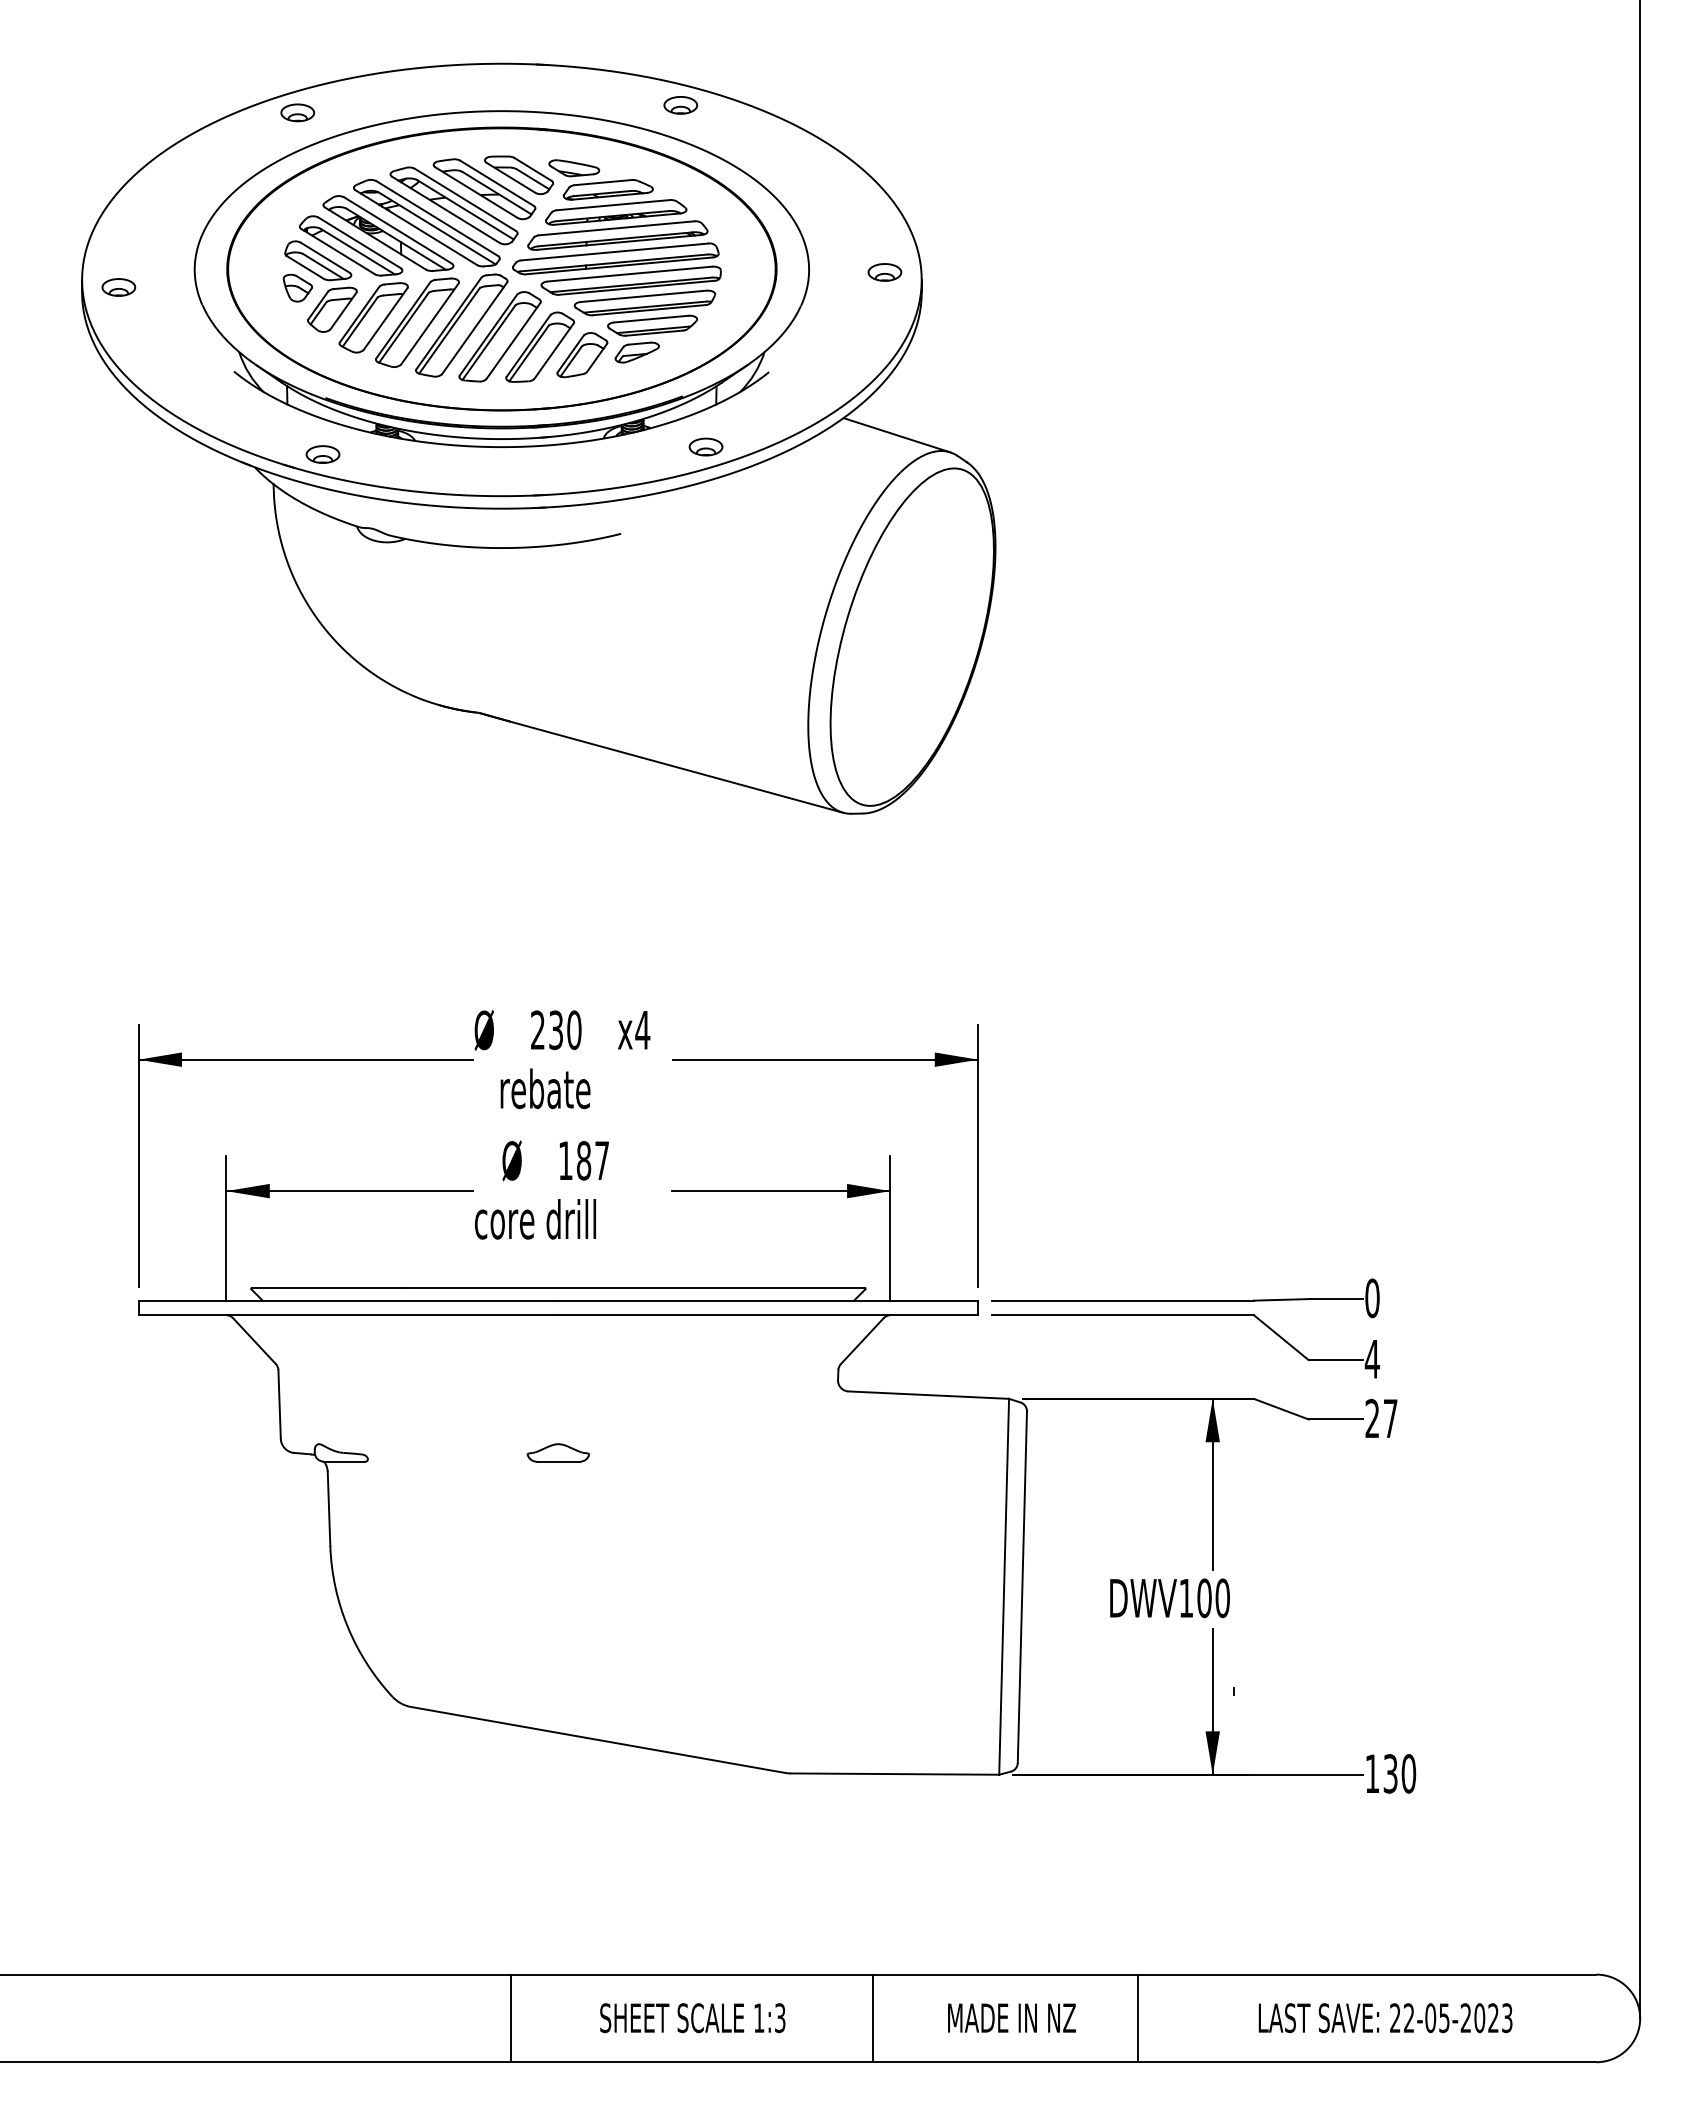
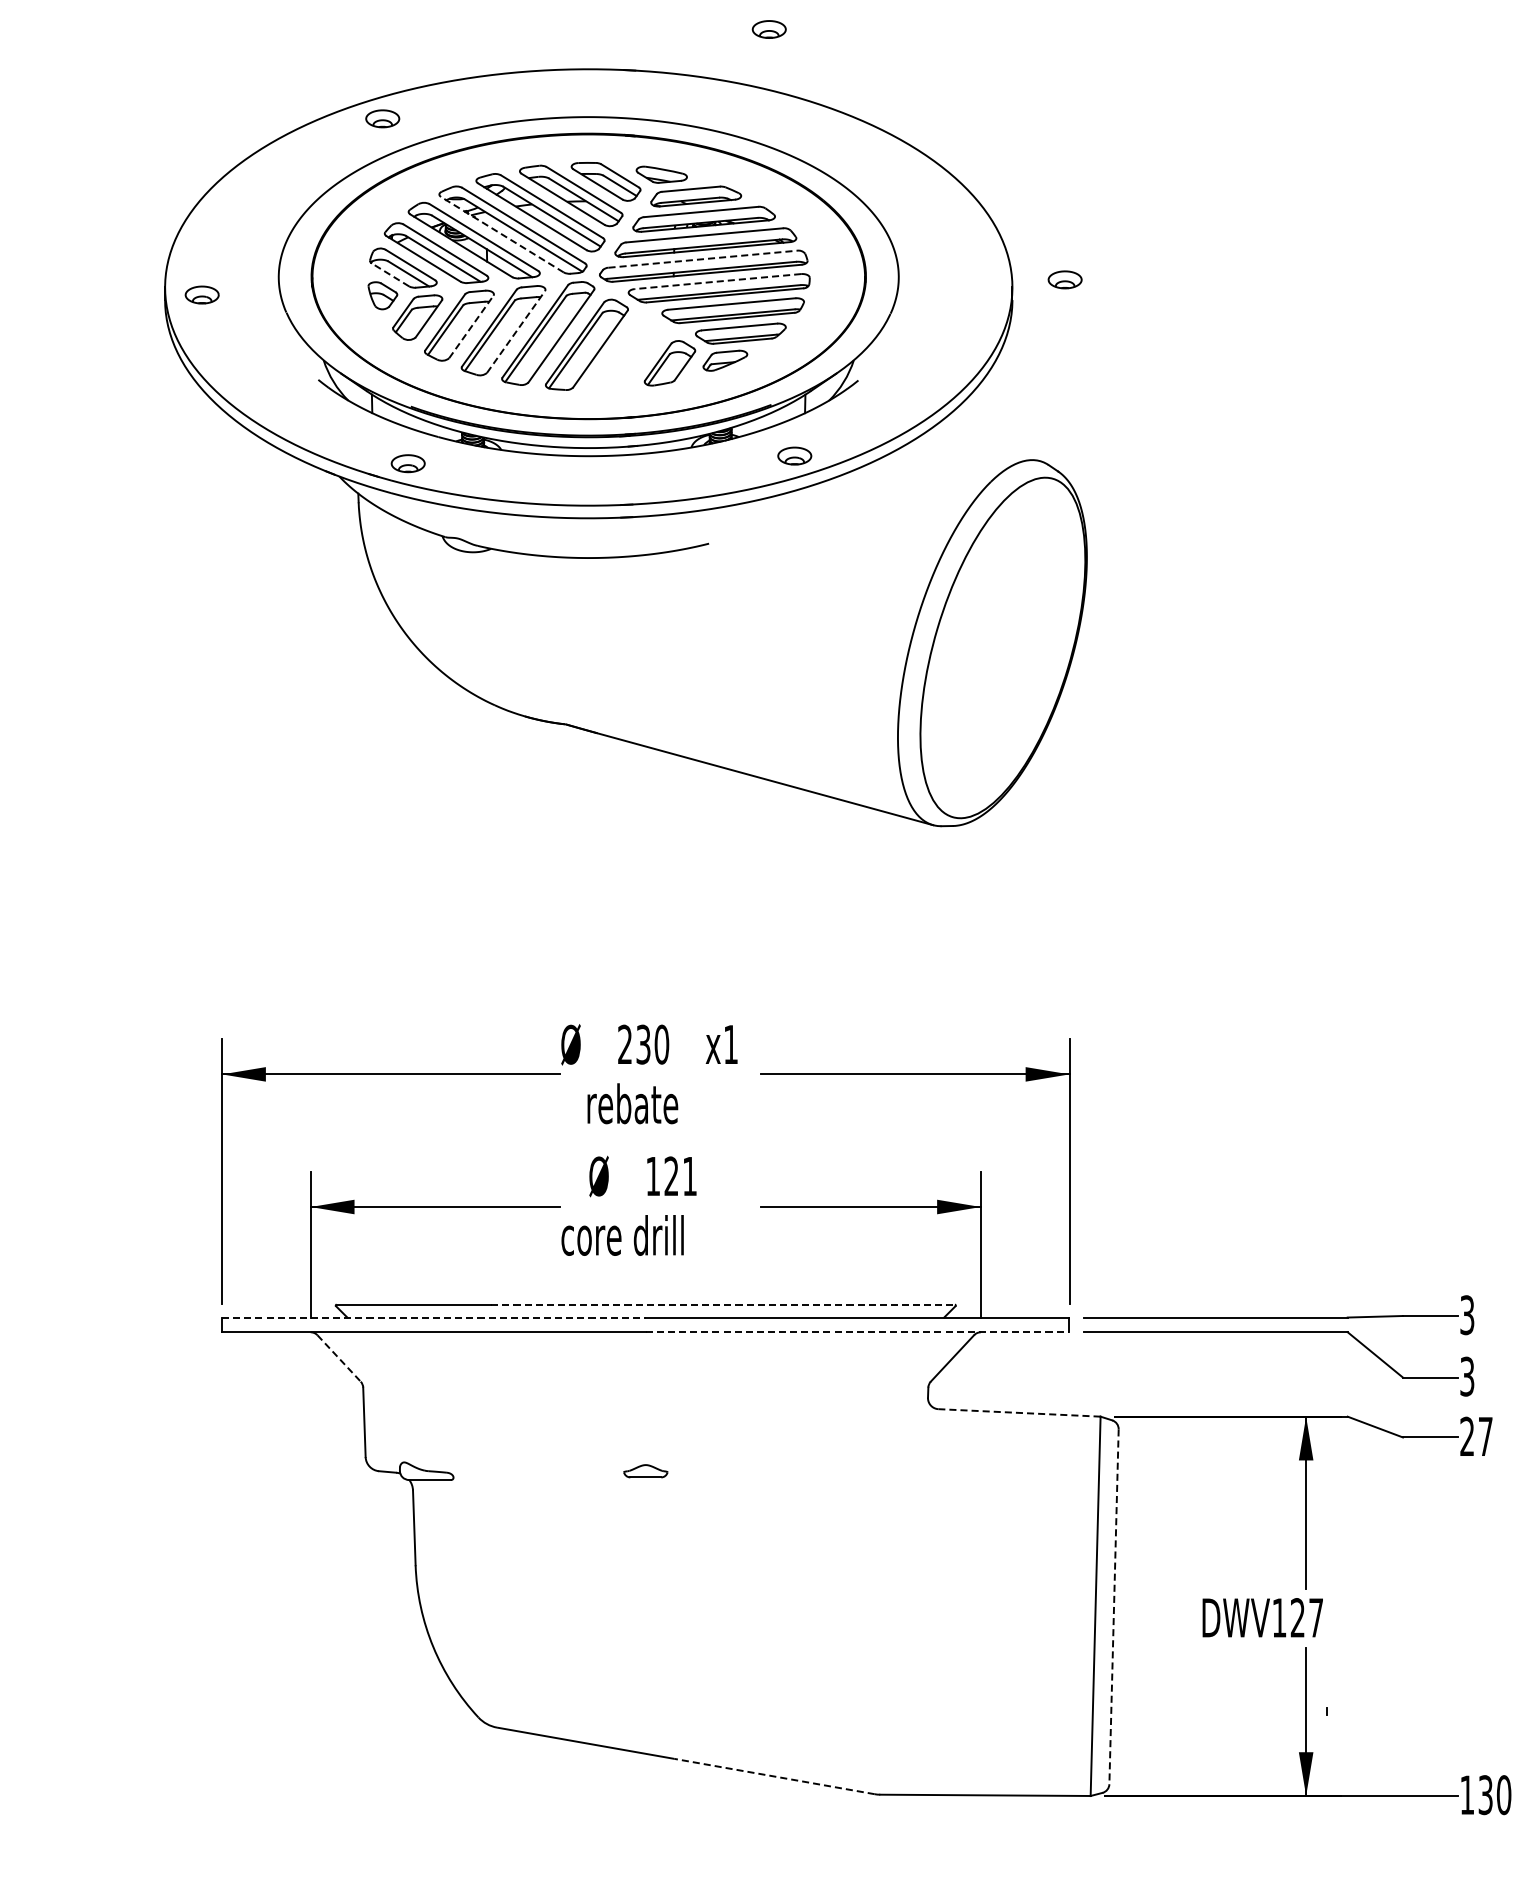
part: (680, 105) -> (769, 29), moved
line: (415, 227) -> (501, 234), solid -> dashed
line: (614, 252) -> (702, 259), solid -> dashed
line: (305, 267) -> (390, 274), solid -> dashed
part: (884, 272) -> (1064, 279), moved
line: (629, 274) -> (717, 281), solid -> dashed
line: (385, 319) -> (471, 327), solid -> dashed
line: (429, 324) -> (515, 332), solid -> dashed
part: (539, 346) -> (626, 354), removed
line: (896, 435) -> (986, 444), removed
text: (642, 1030) -> (730, 1044), x4 -> x1
text: (592, 1160) -> (680, 1176), 187 -> 121
line: (634, 1287) -> (722, 1304), solid -> dashed
text: (1372, 1298) -> (1467, 1315), 0 -> 3
line: (348, 1300) -> (433, 1317), solid -> dashed
line: (768, 1315) -> (857, 1332), solid -> dashed
line: (254, 1341) -> (339, 1358), solid -> dashed
text: (1371, 1359) -> (1466, 1376), 4 -> 3
line: (928, 1395) -> (1019, 1413), solid -> dashed
part: (558, 1452) -> (645, 1470), size x0.7
line: (1022, 1587) -> (1114, 1607), solid -> dashed
text: (1213, 1598) -> (1306, 1618), DWV100 -> DWV127
line: (685, 1755) -> (774, 1776), solid -> dashed

